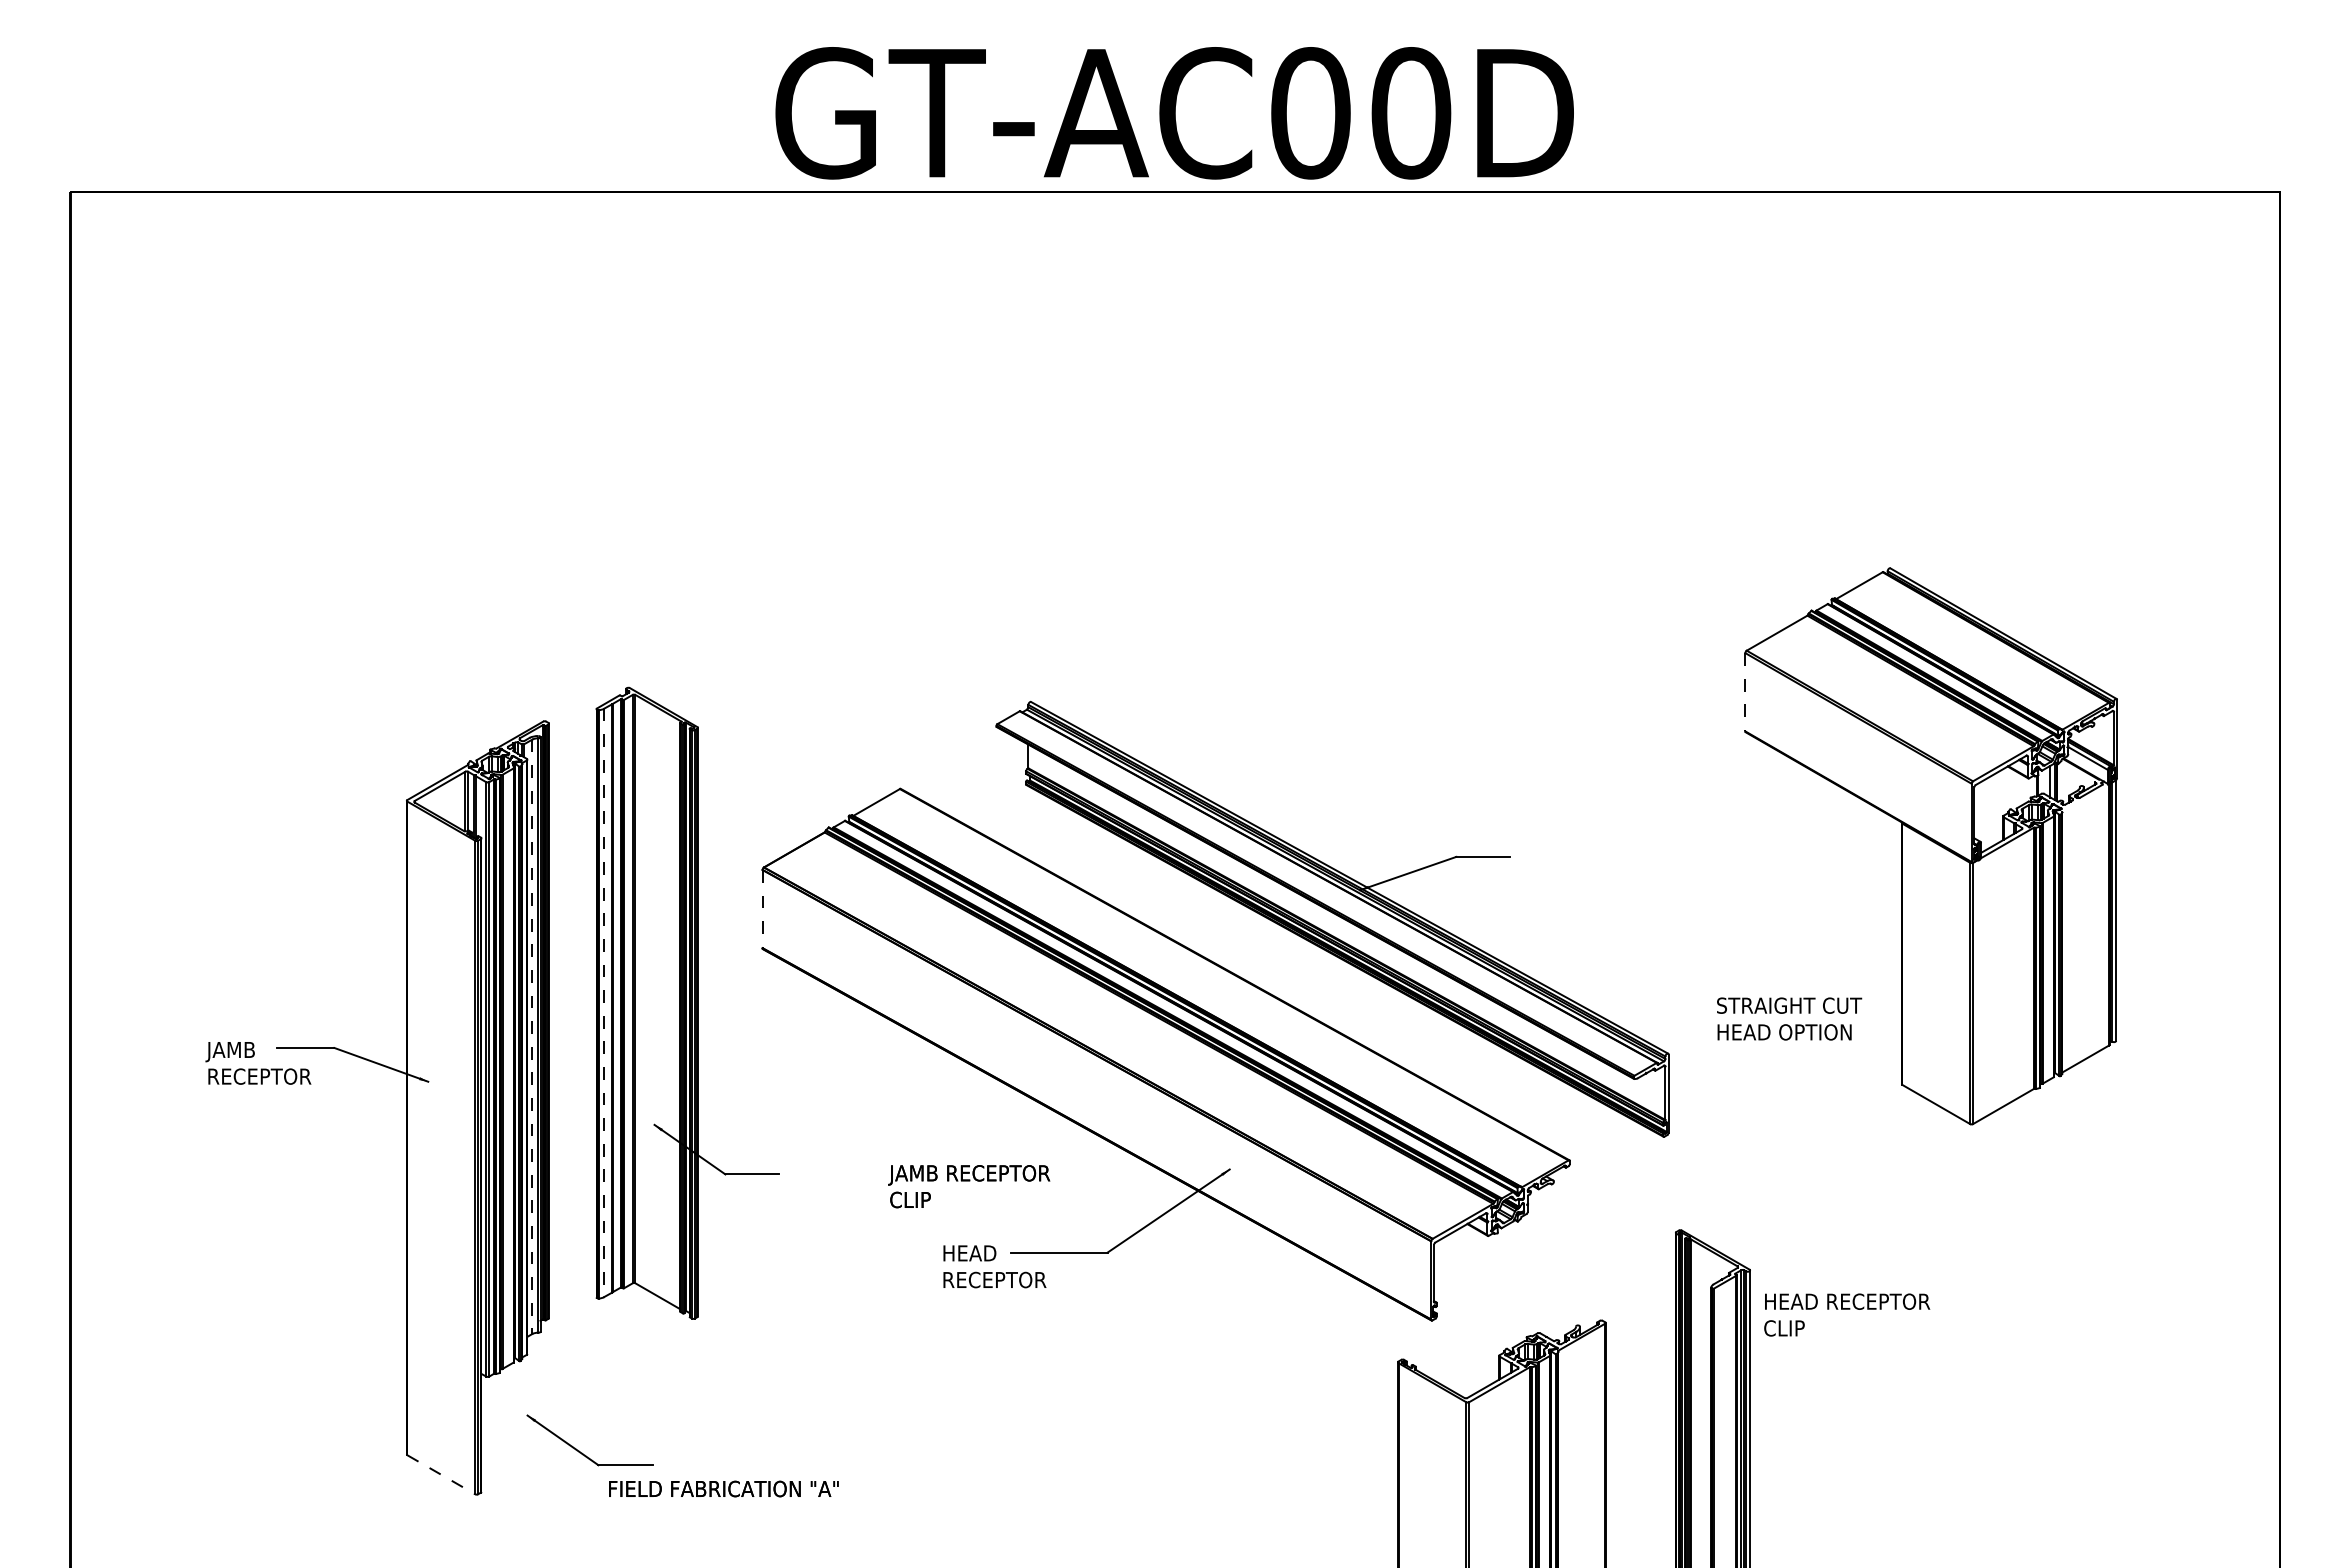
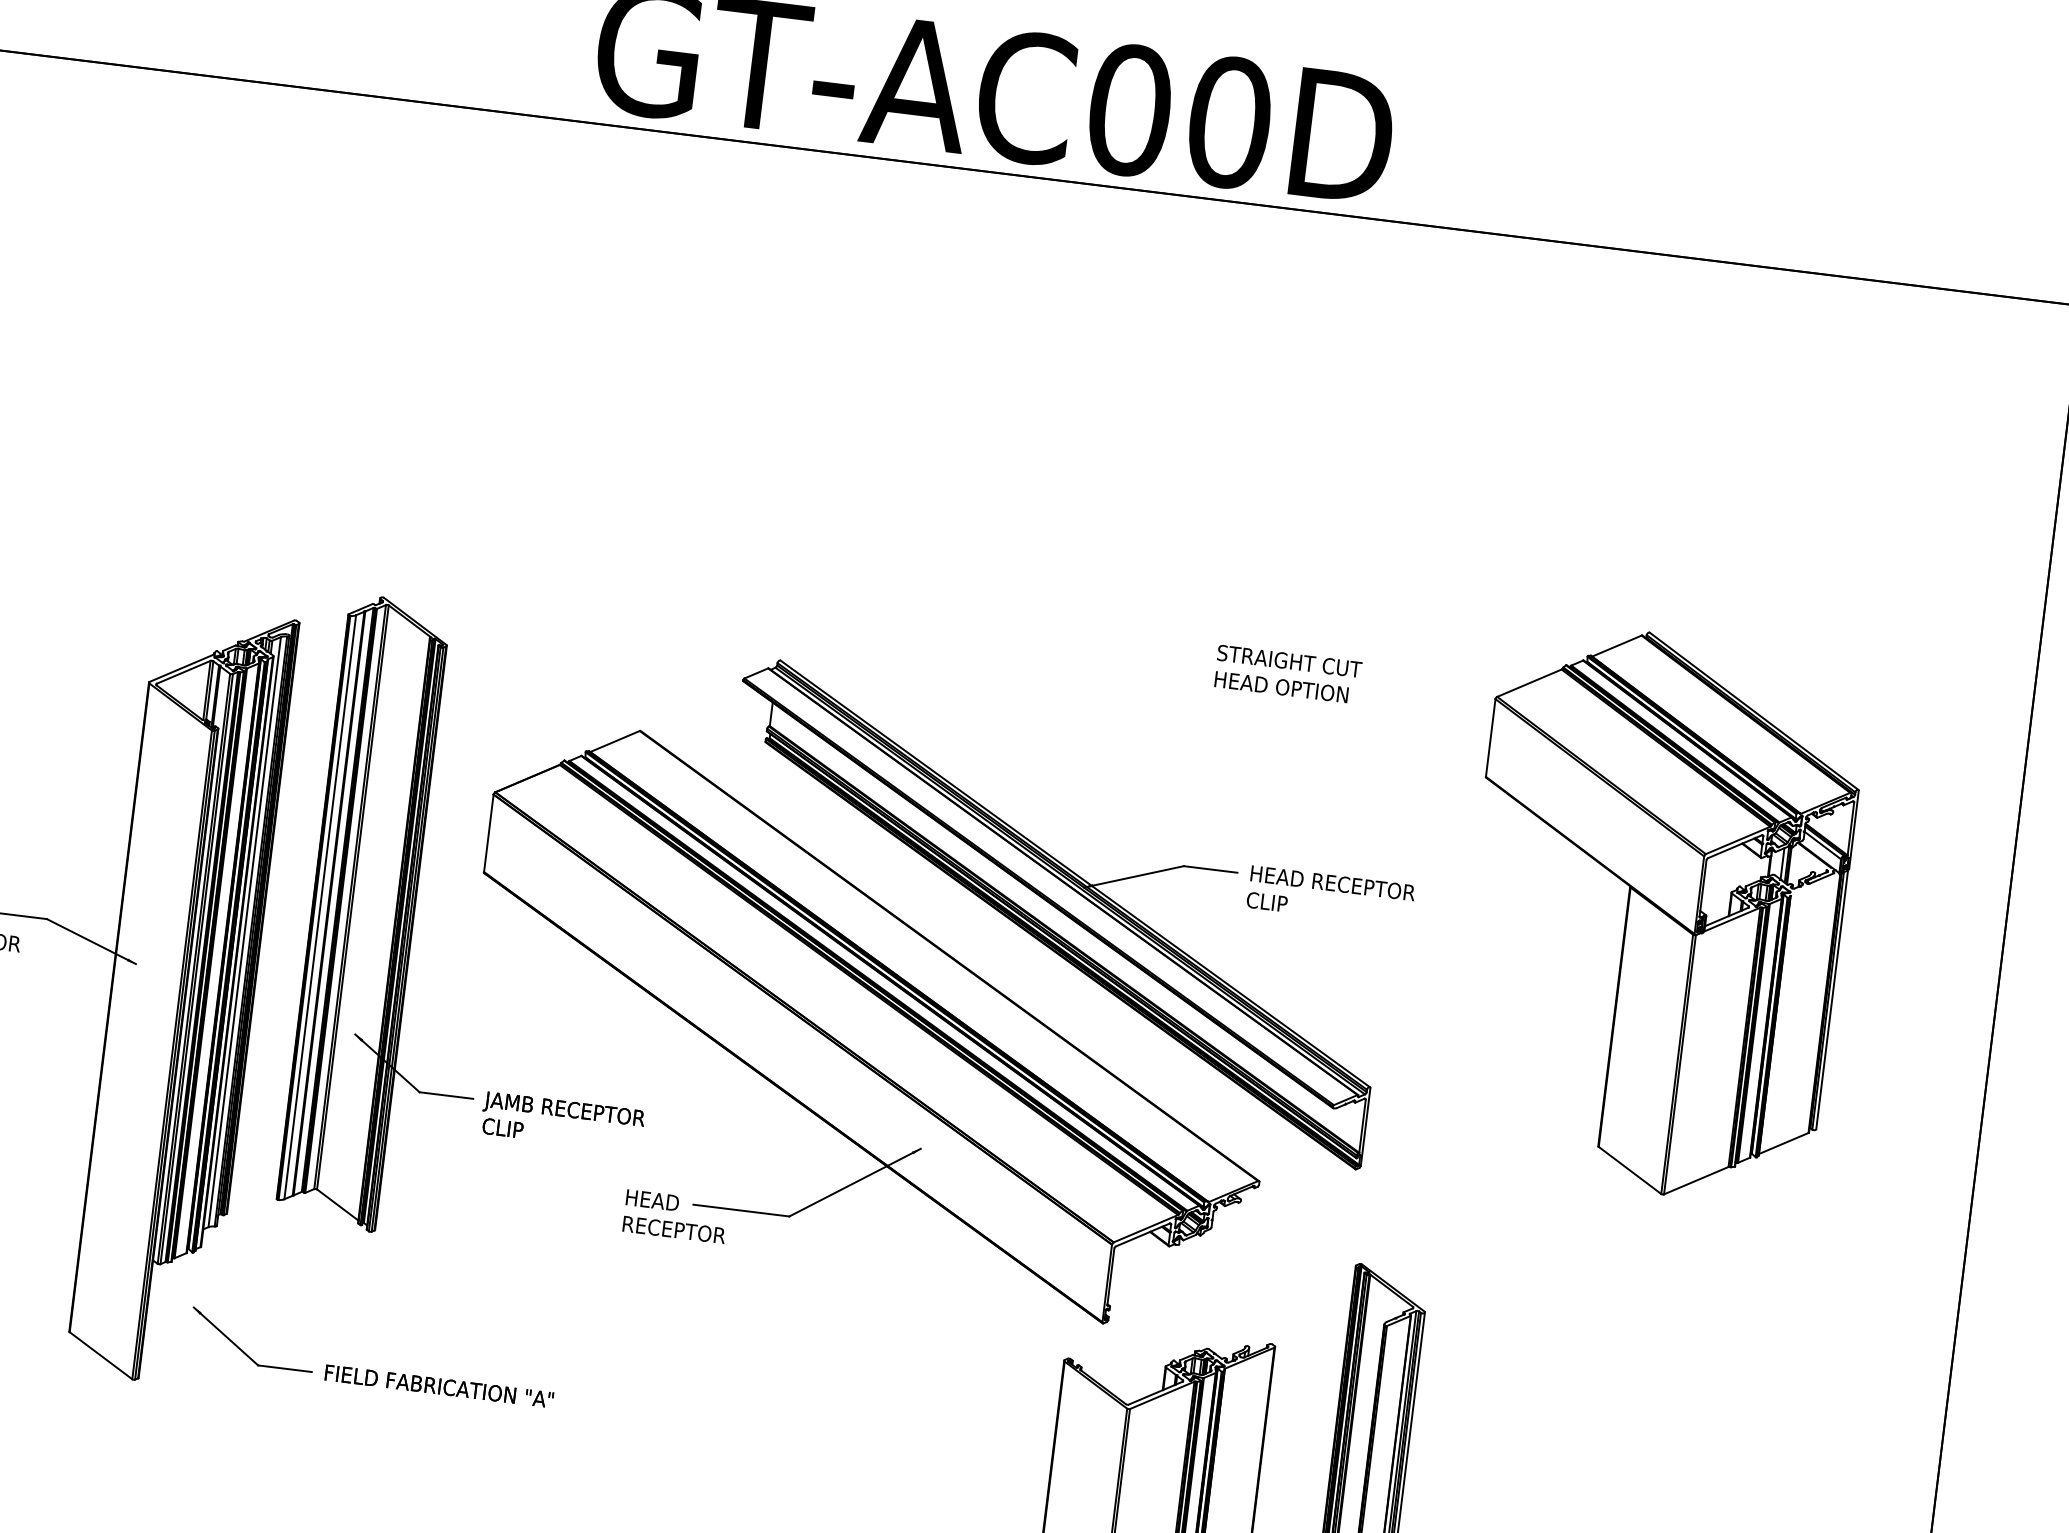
line: (1745, 692) -> (1490, 738), dashed -> solid
line: (762, 909) -> (488, 833), dashed -> solid
line: (604, 1003) -> (320, 907), dashed -> solid
text: (1789, 1018) -> (1288, 674), moved
line: (532, 1037) -> (244, 932), dashed -> solid
text: (969, 1186) -> (563, 1122), moved
text: (1847, 1314) -> (1331, 895), moved
line: (441, 1475) -> (101, 1356), dashed -> solid
text: (723, 1488) -> (439, 1385), moved

